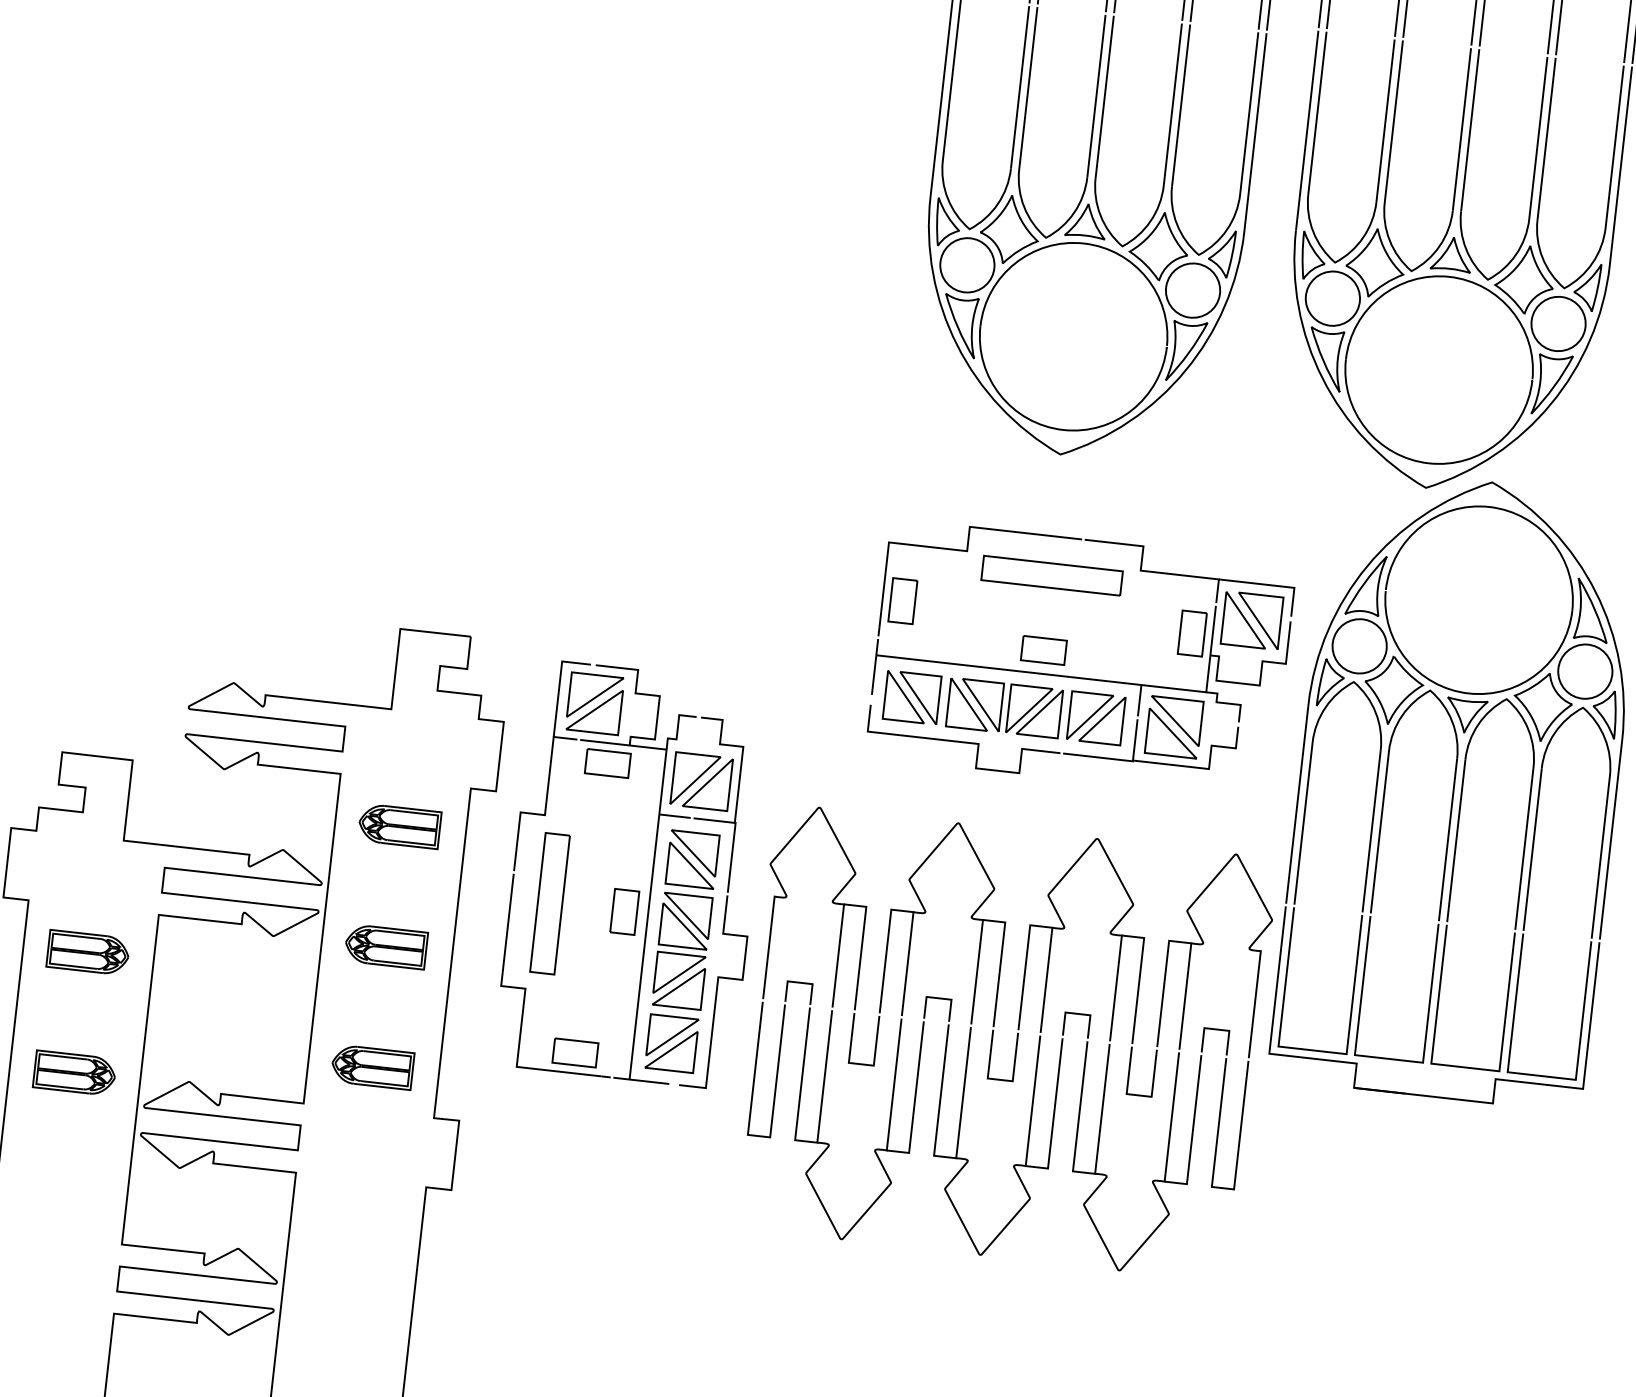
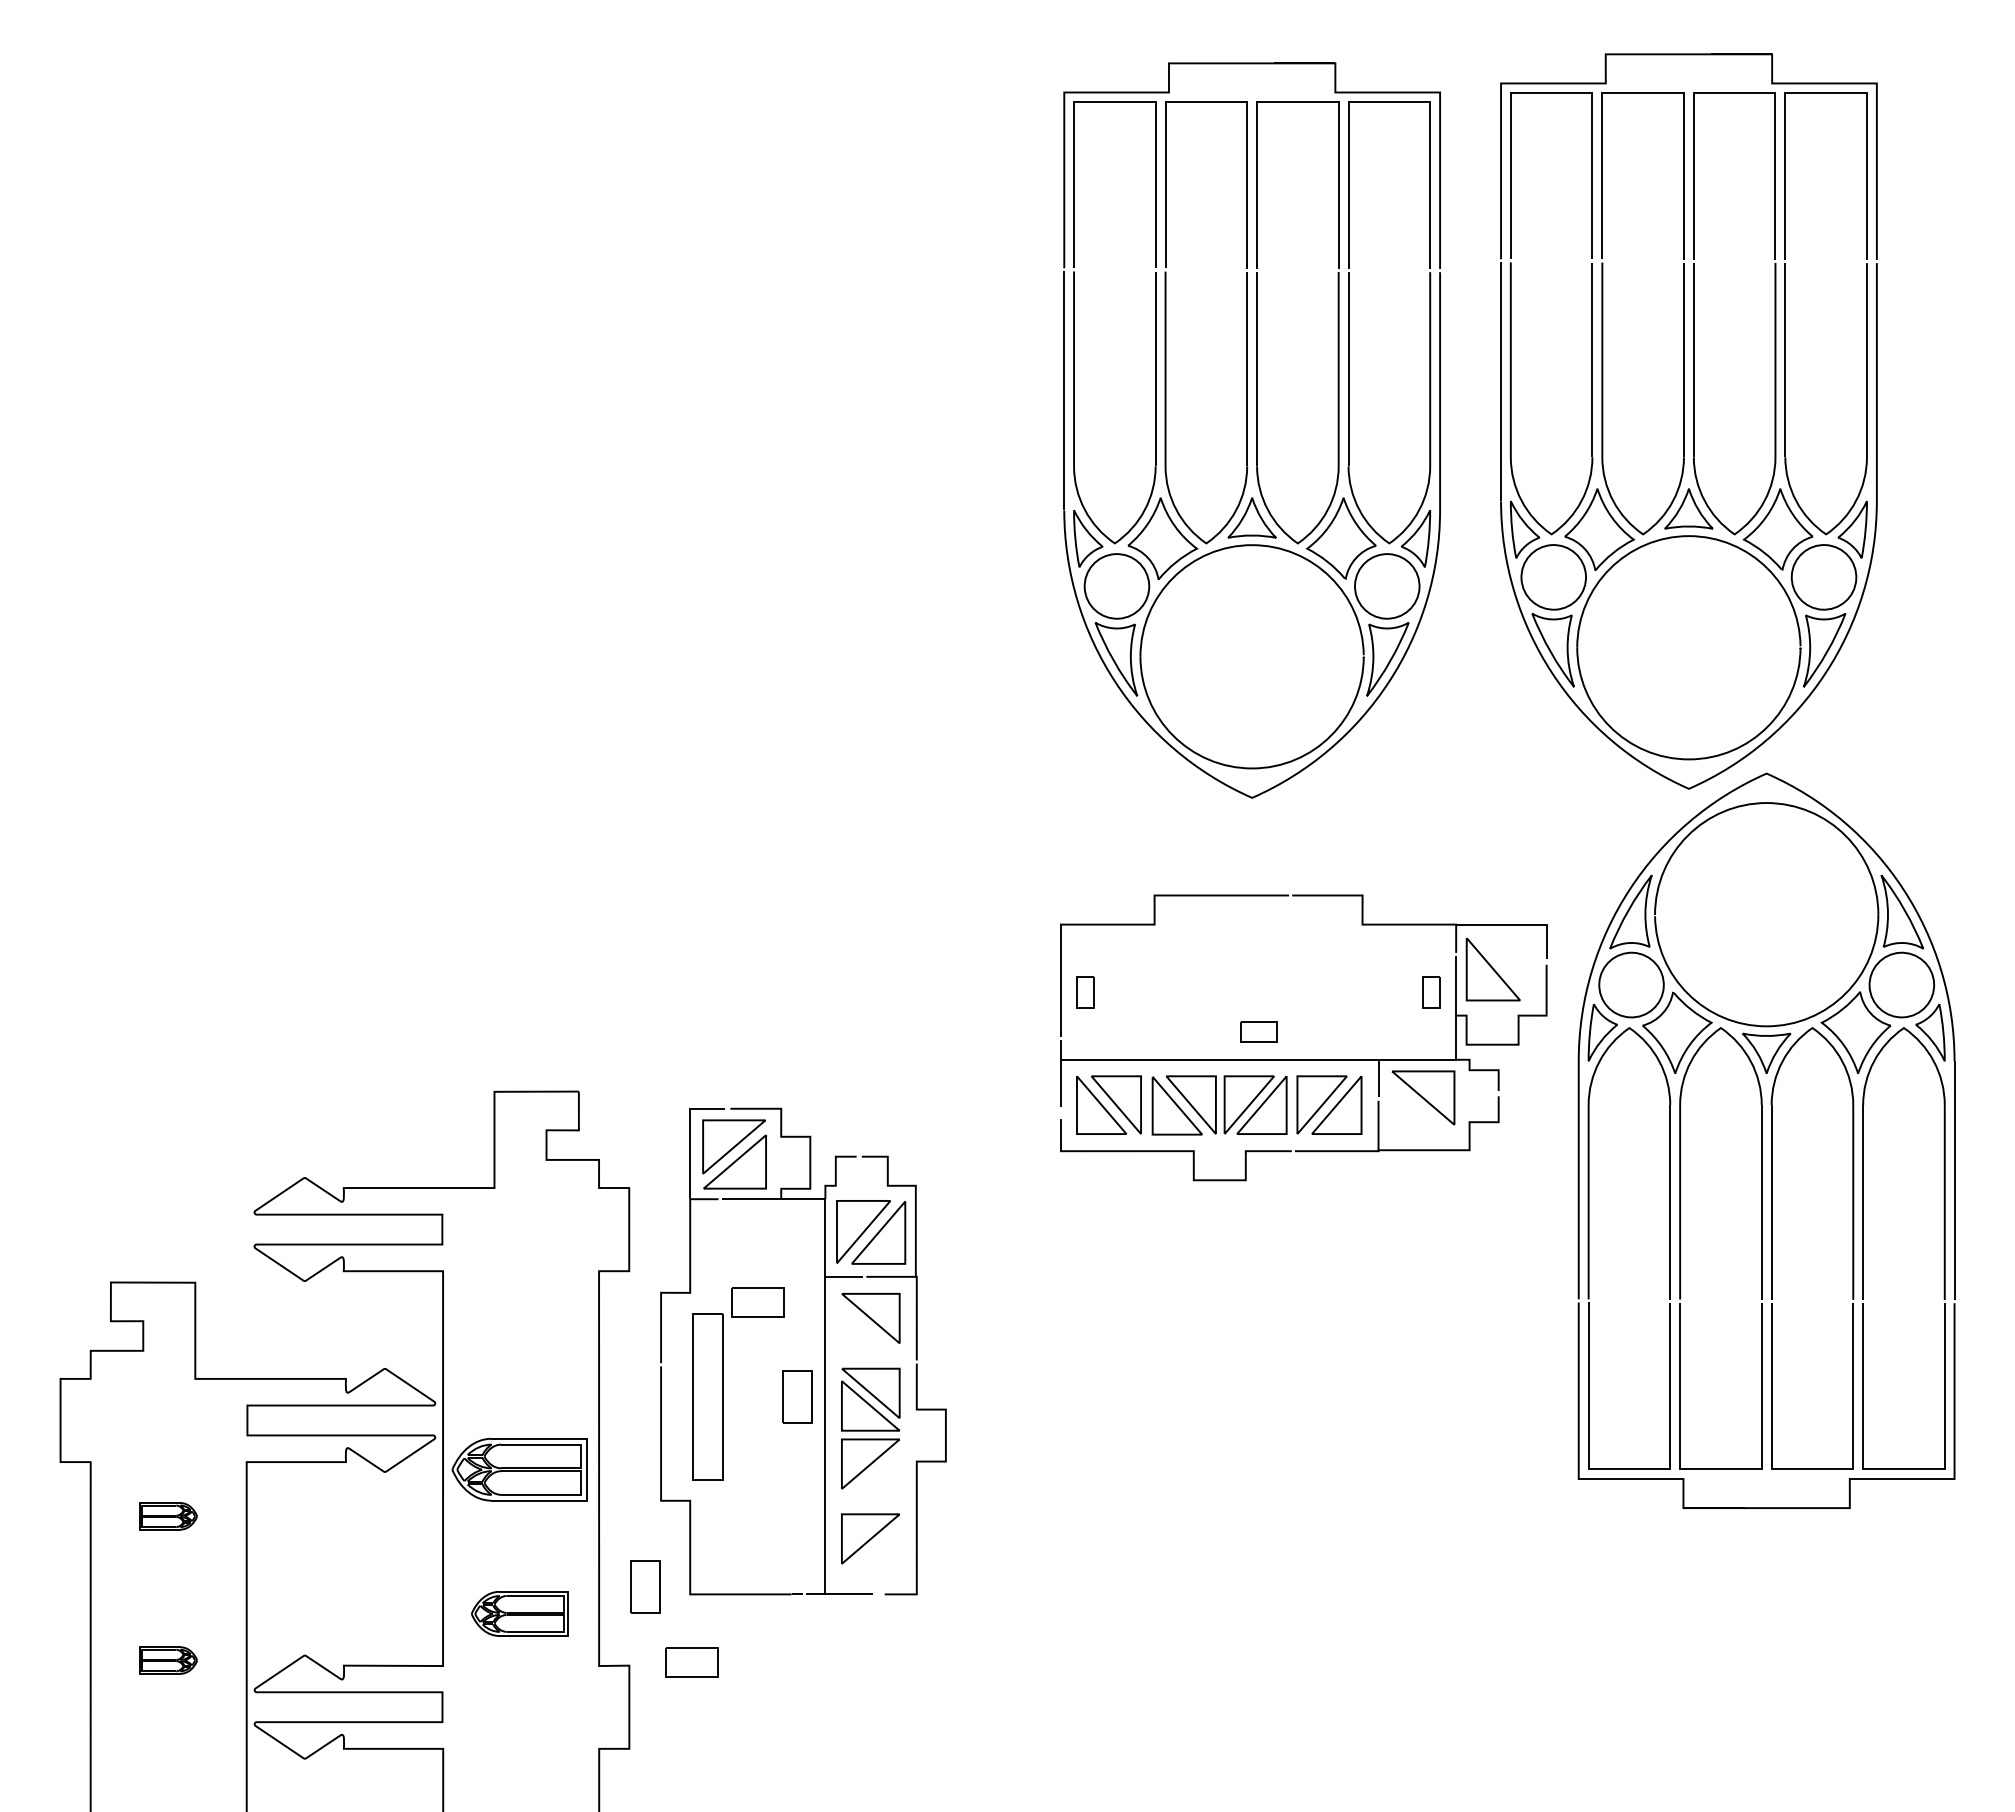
part: (1052, 575) -> (1258, 942), removed
part: (903, 600) -> (1085, 991), size x0.6
part: (1258, 620) -> (1508, 968), removed
part: (1192, 632) -> (1431, 991), size x0.6
part: (1043, 650) -> (1258, 1031), size x0.7
part: (1173, 733) -> (1422, 1112), removed
part: (607, 763) -> (757, 1302), moved
part: (399, 826) -> (519, 1325), removed
part: (691, 865) -> (870, 1332), removed
part: (385, 946) -> (519, 1469), size x1.4
part: (88, 953) -> (168, 1516), size x0.6
part: (679, 986) -> (871, 1477), removed
part: (992, 1041) -> (1249, 1501), removed
part: (671, 1049) -> (870, 1553), removed
part: (575, 1053) -> (691, 1662), moved
part: (480, 1056) -> (645, 1586), added
part: (74, 1073) -> (168, 1660), size x0.6

